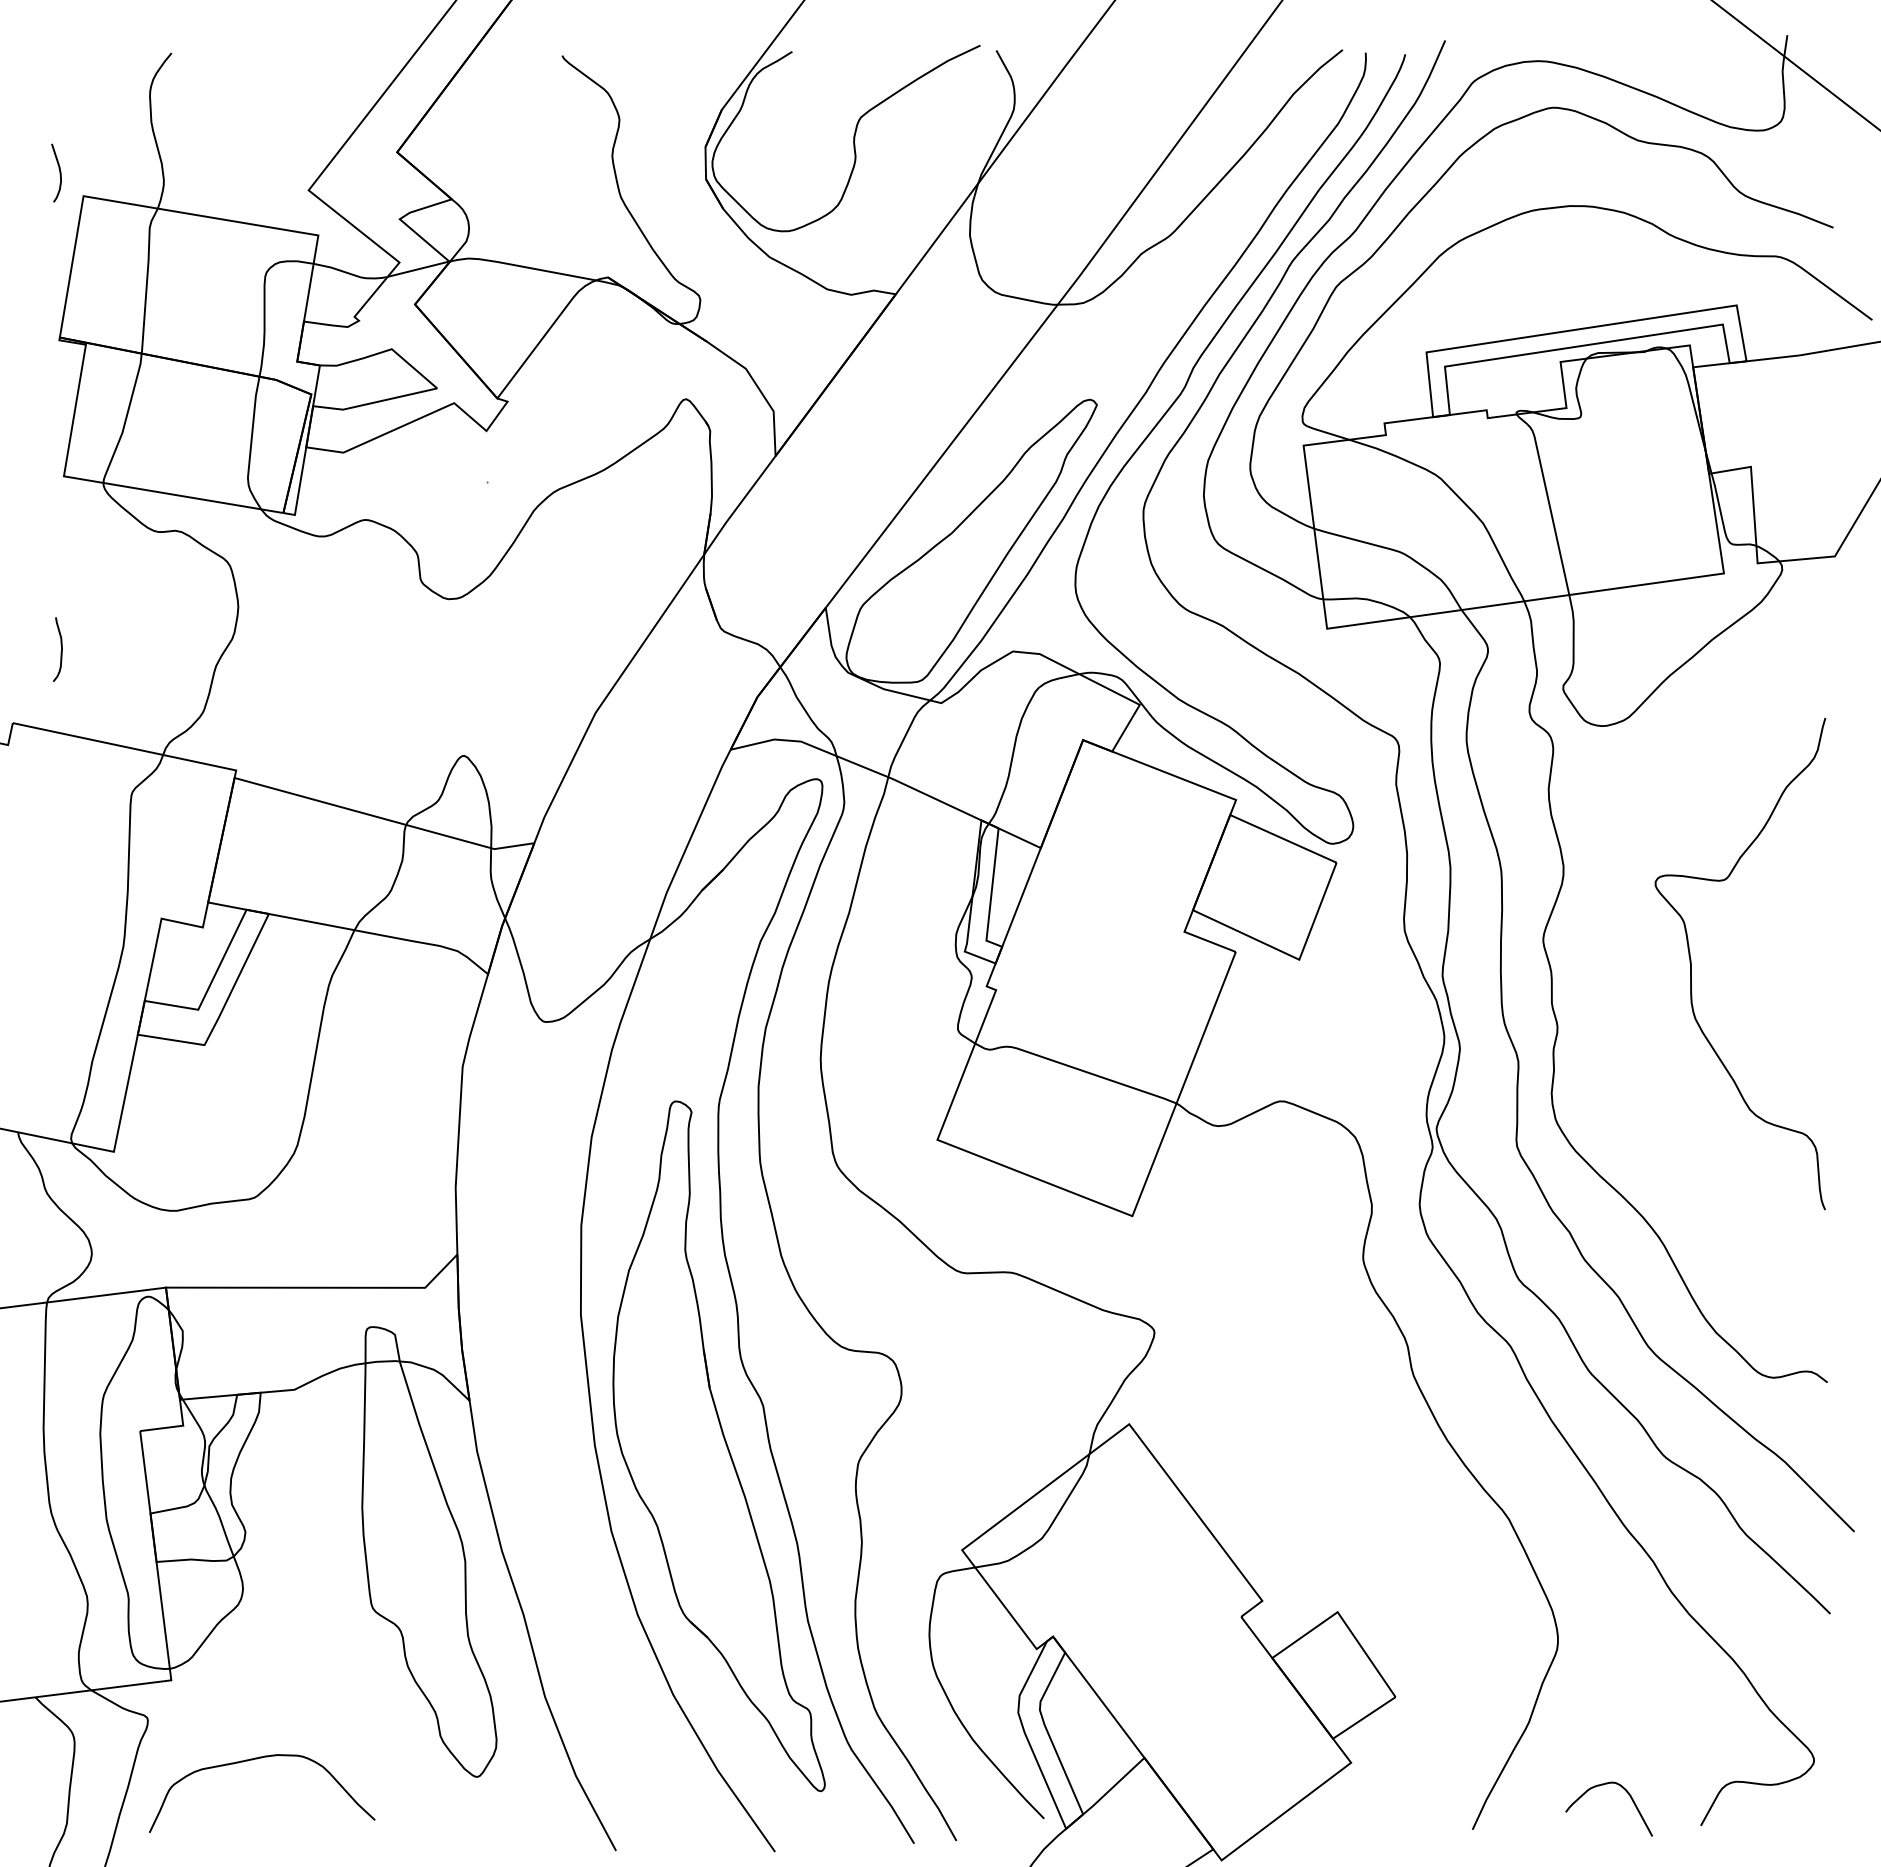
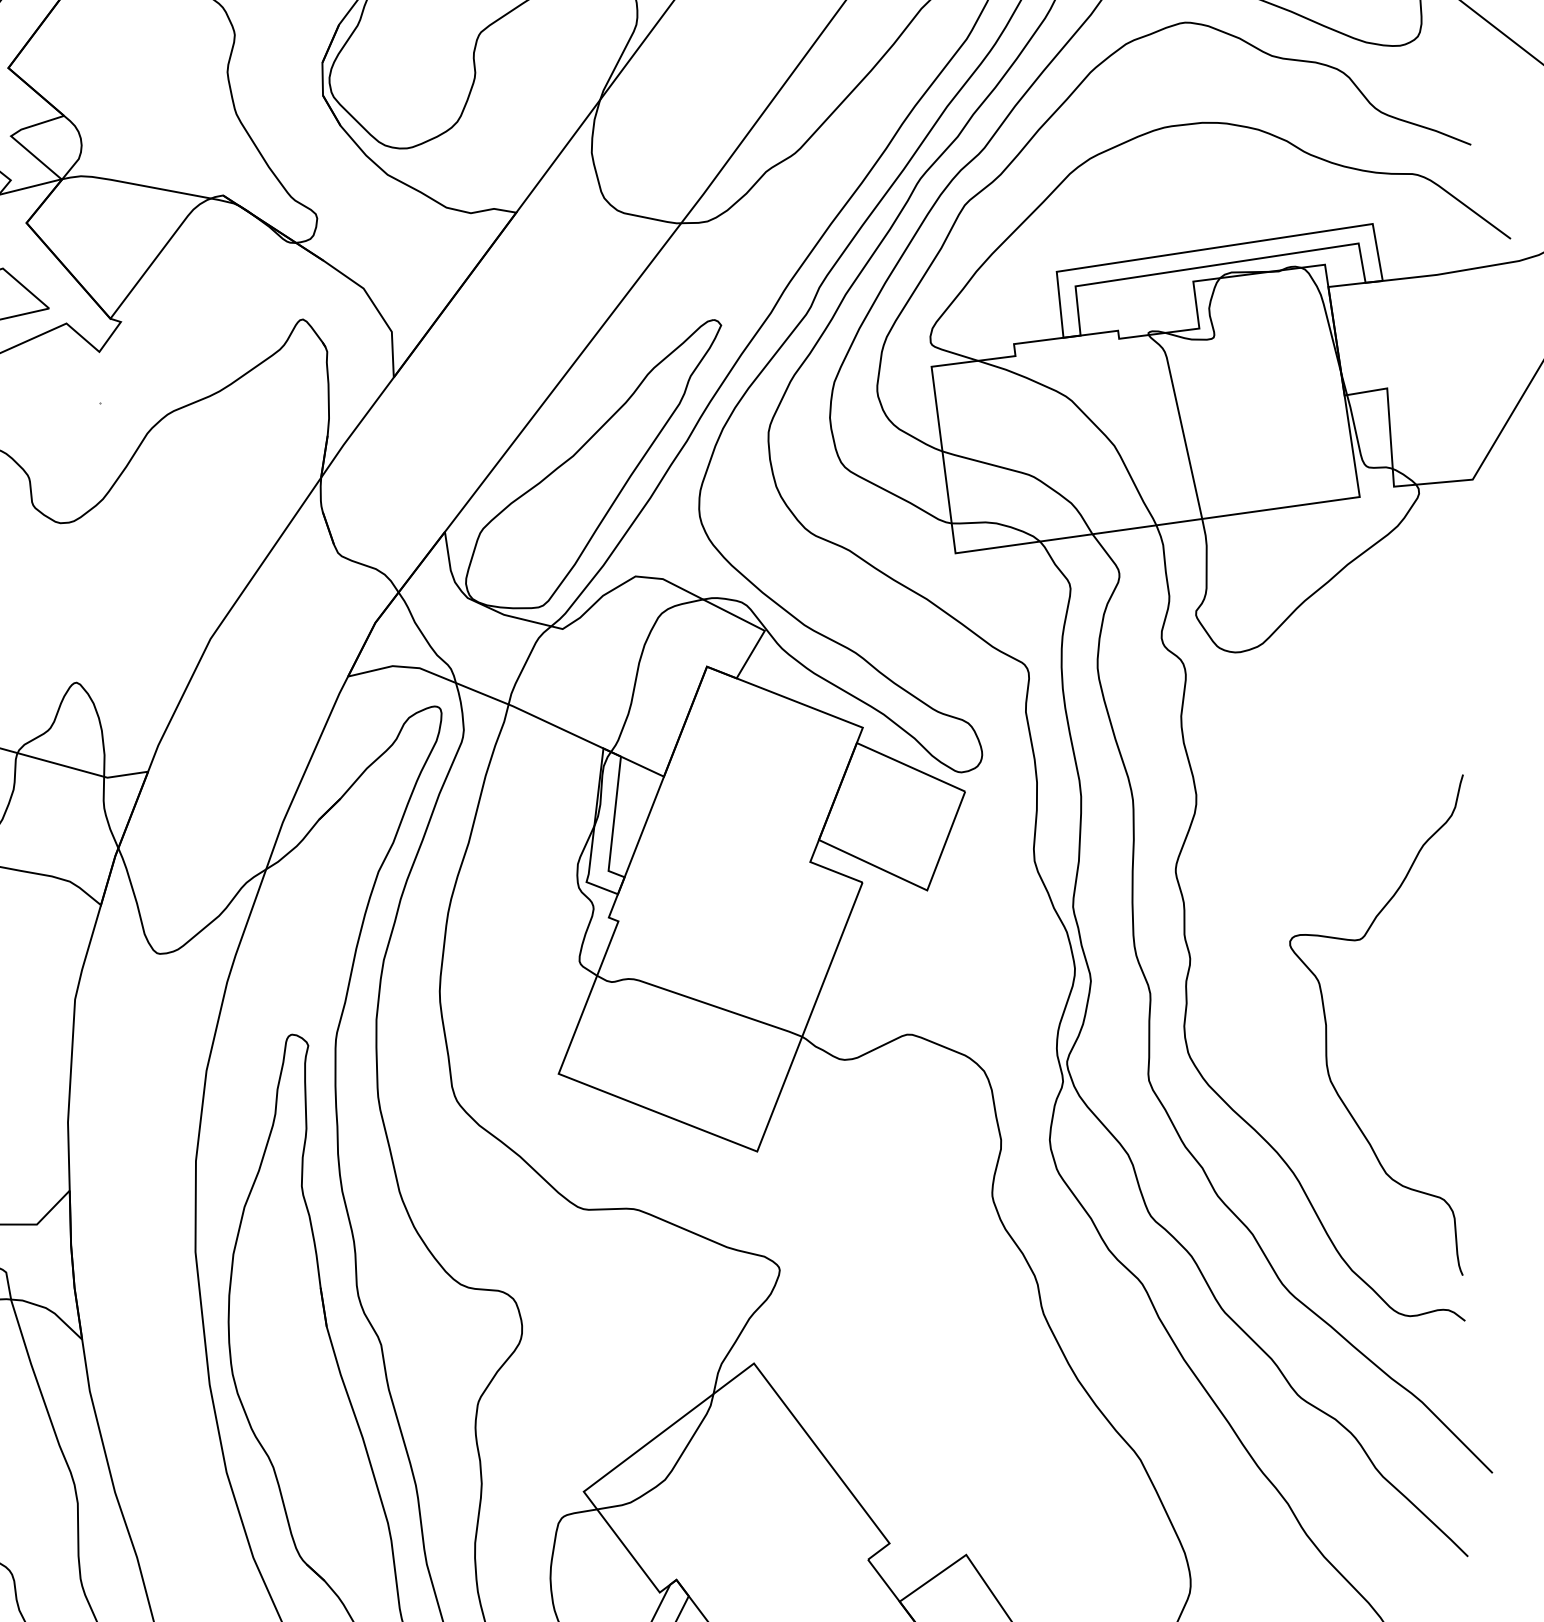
curve: (1691, 964) -> (1326, 1025), moved

